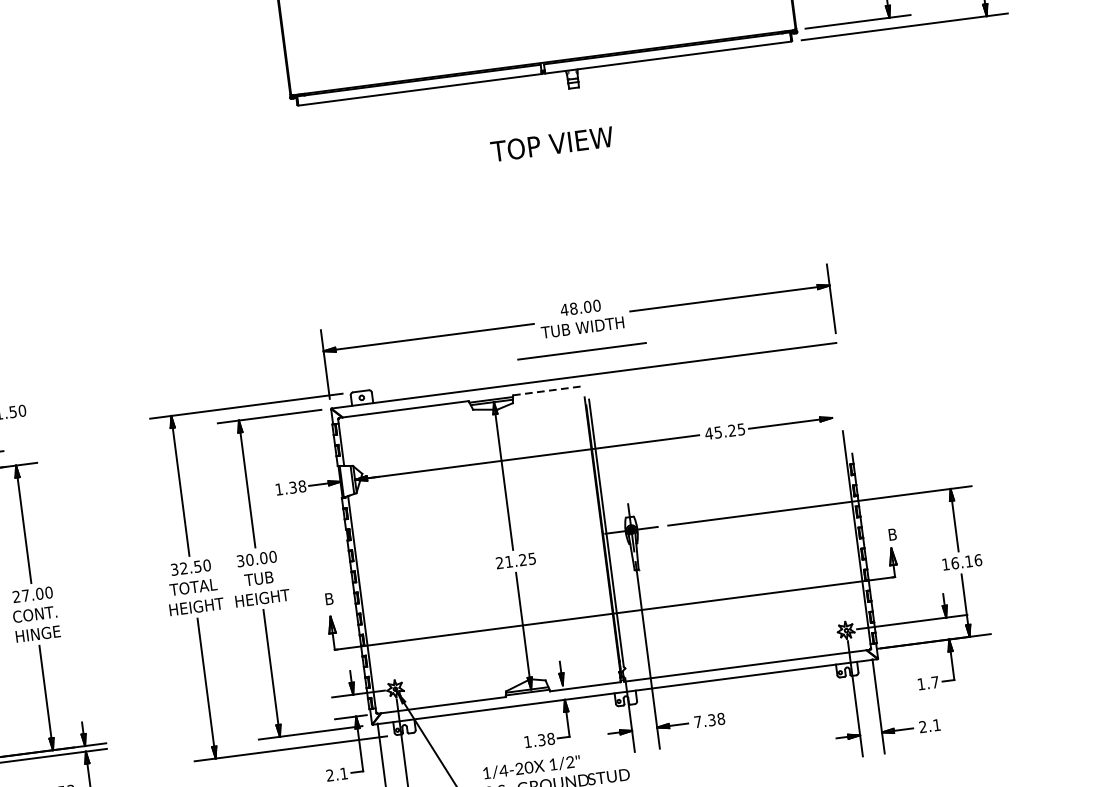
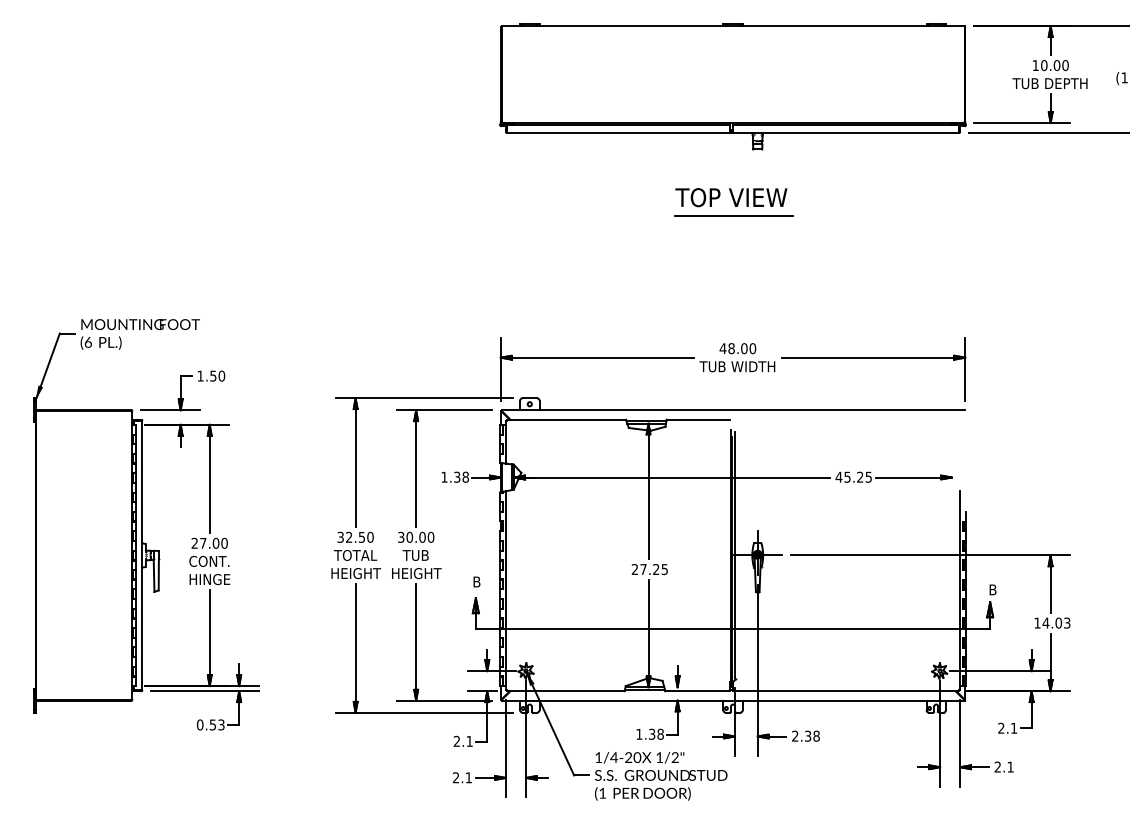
line: (581, 350) -> (733, 215), moved
line: (547, 390) -> (698, 419), dashed -> solid
text: (509, 561) -> (643, 569), 21.25 -> 27.25
text: (966, 561) -> (1056, 622), 16.16 -> 14.03
text: (927, 682) -> (1007, 727), 1.7 -> 2.1
text: (698, 721) -> (795, 735), 7.38 -> 2.38

